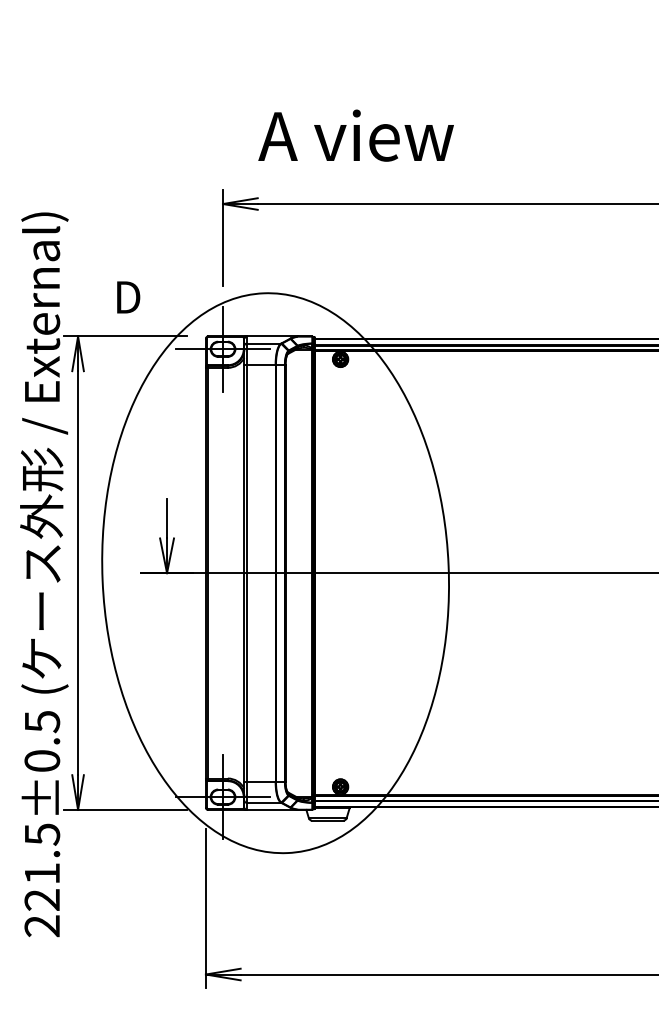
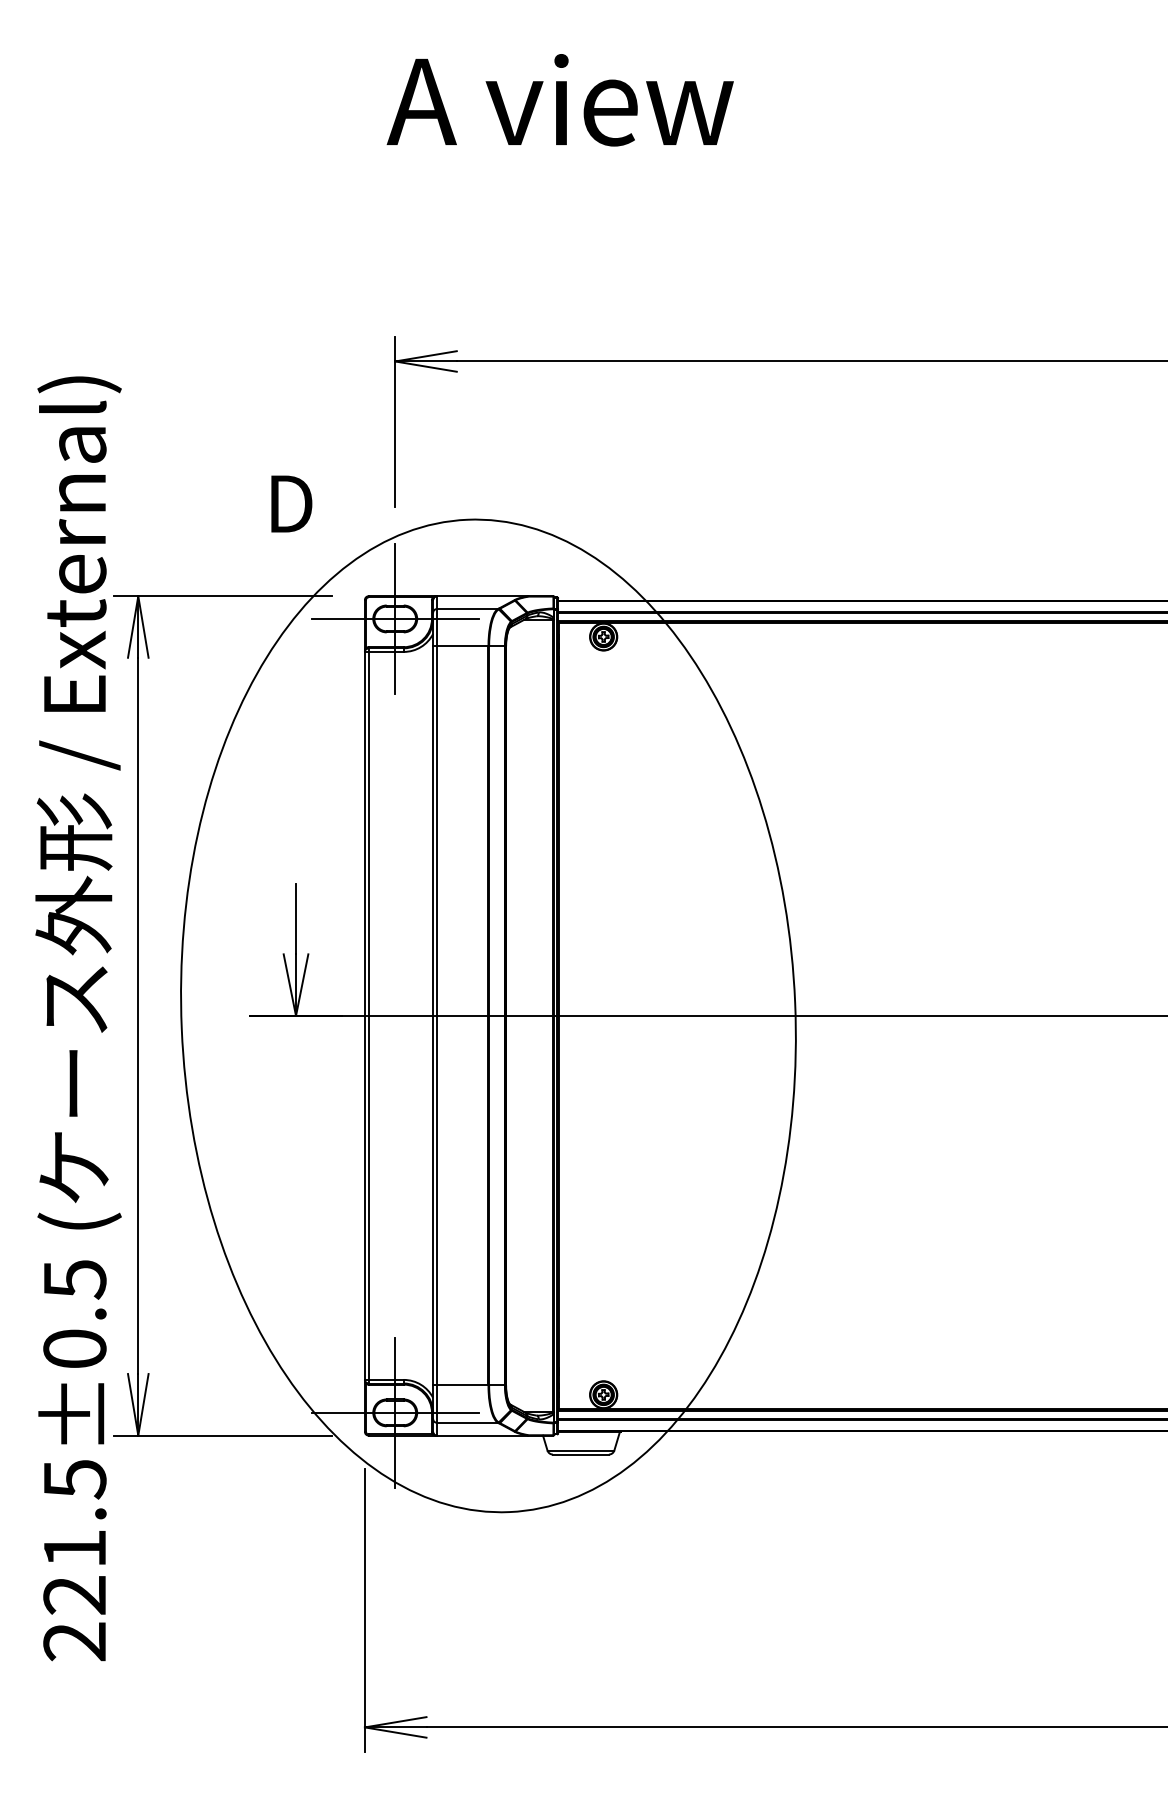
text: (355, 135) -> (559, 99), moved
text: (128, 297) -> (291, 504), moved

